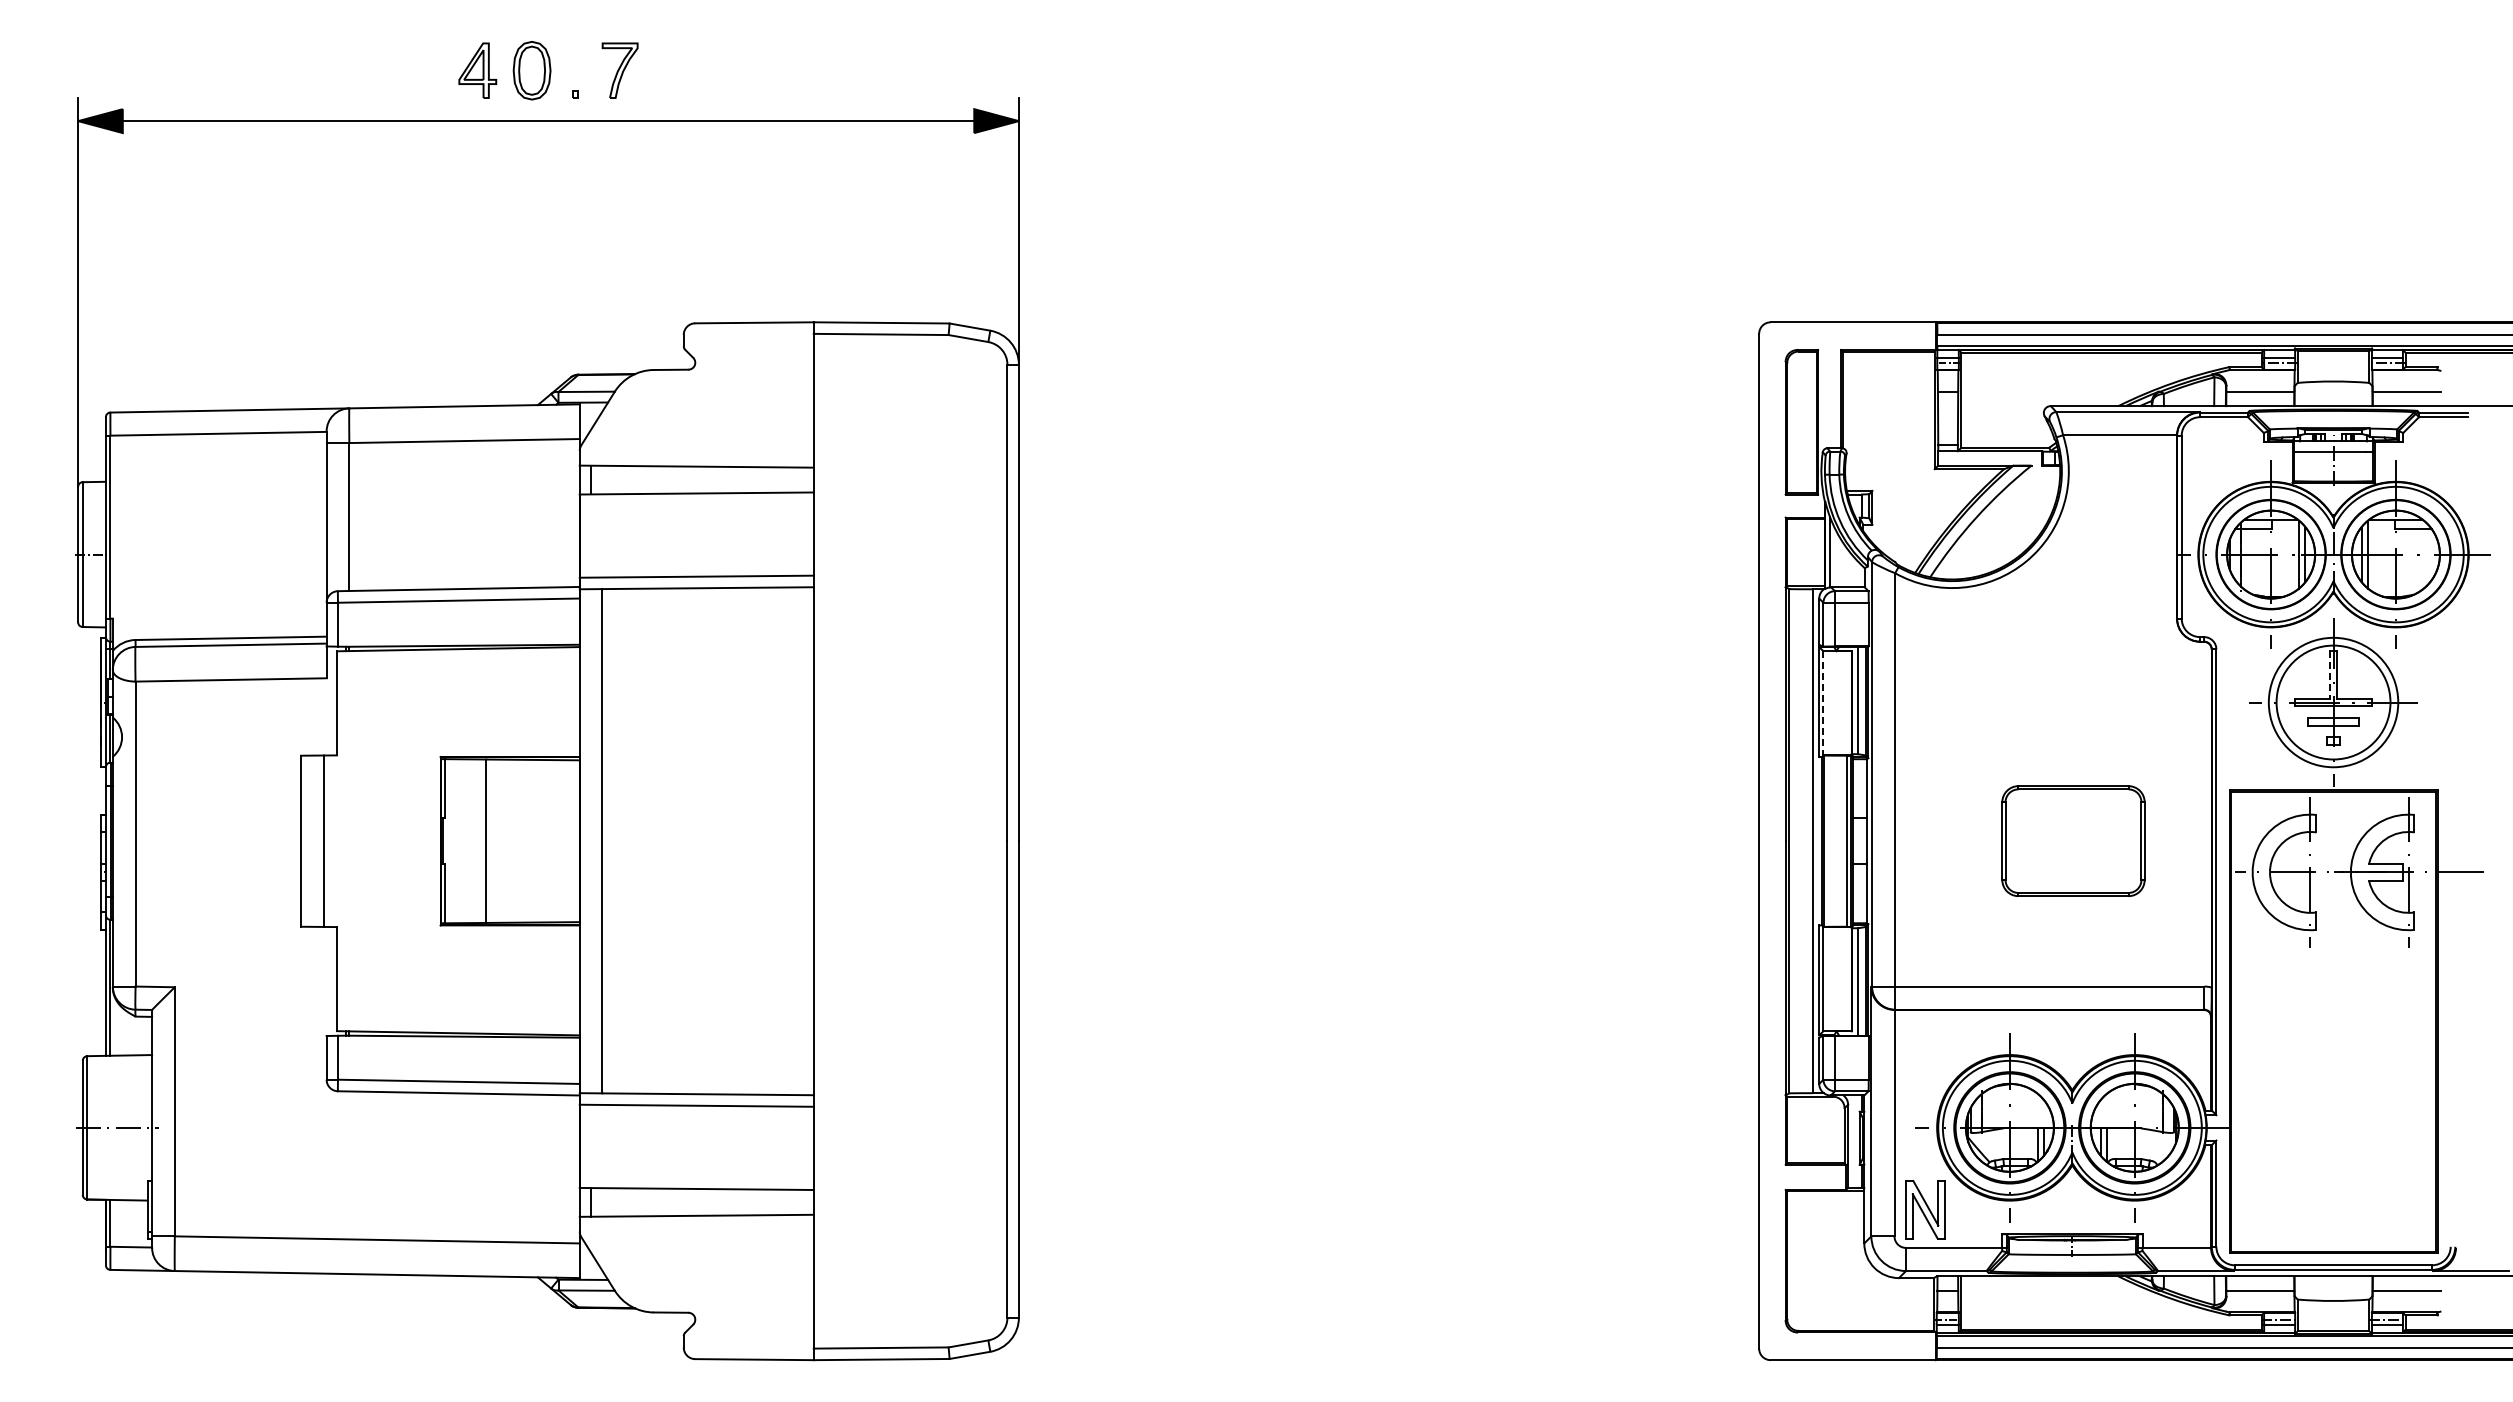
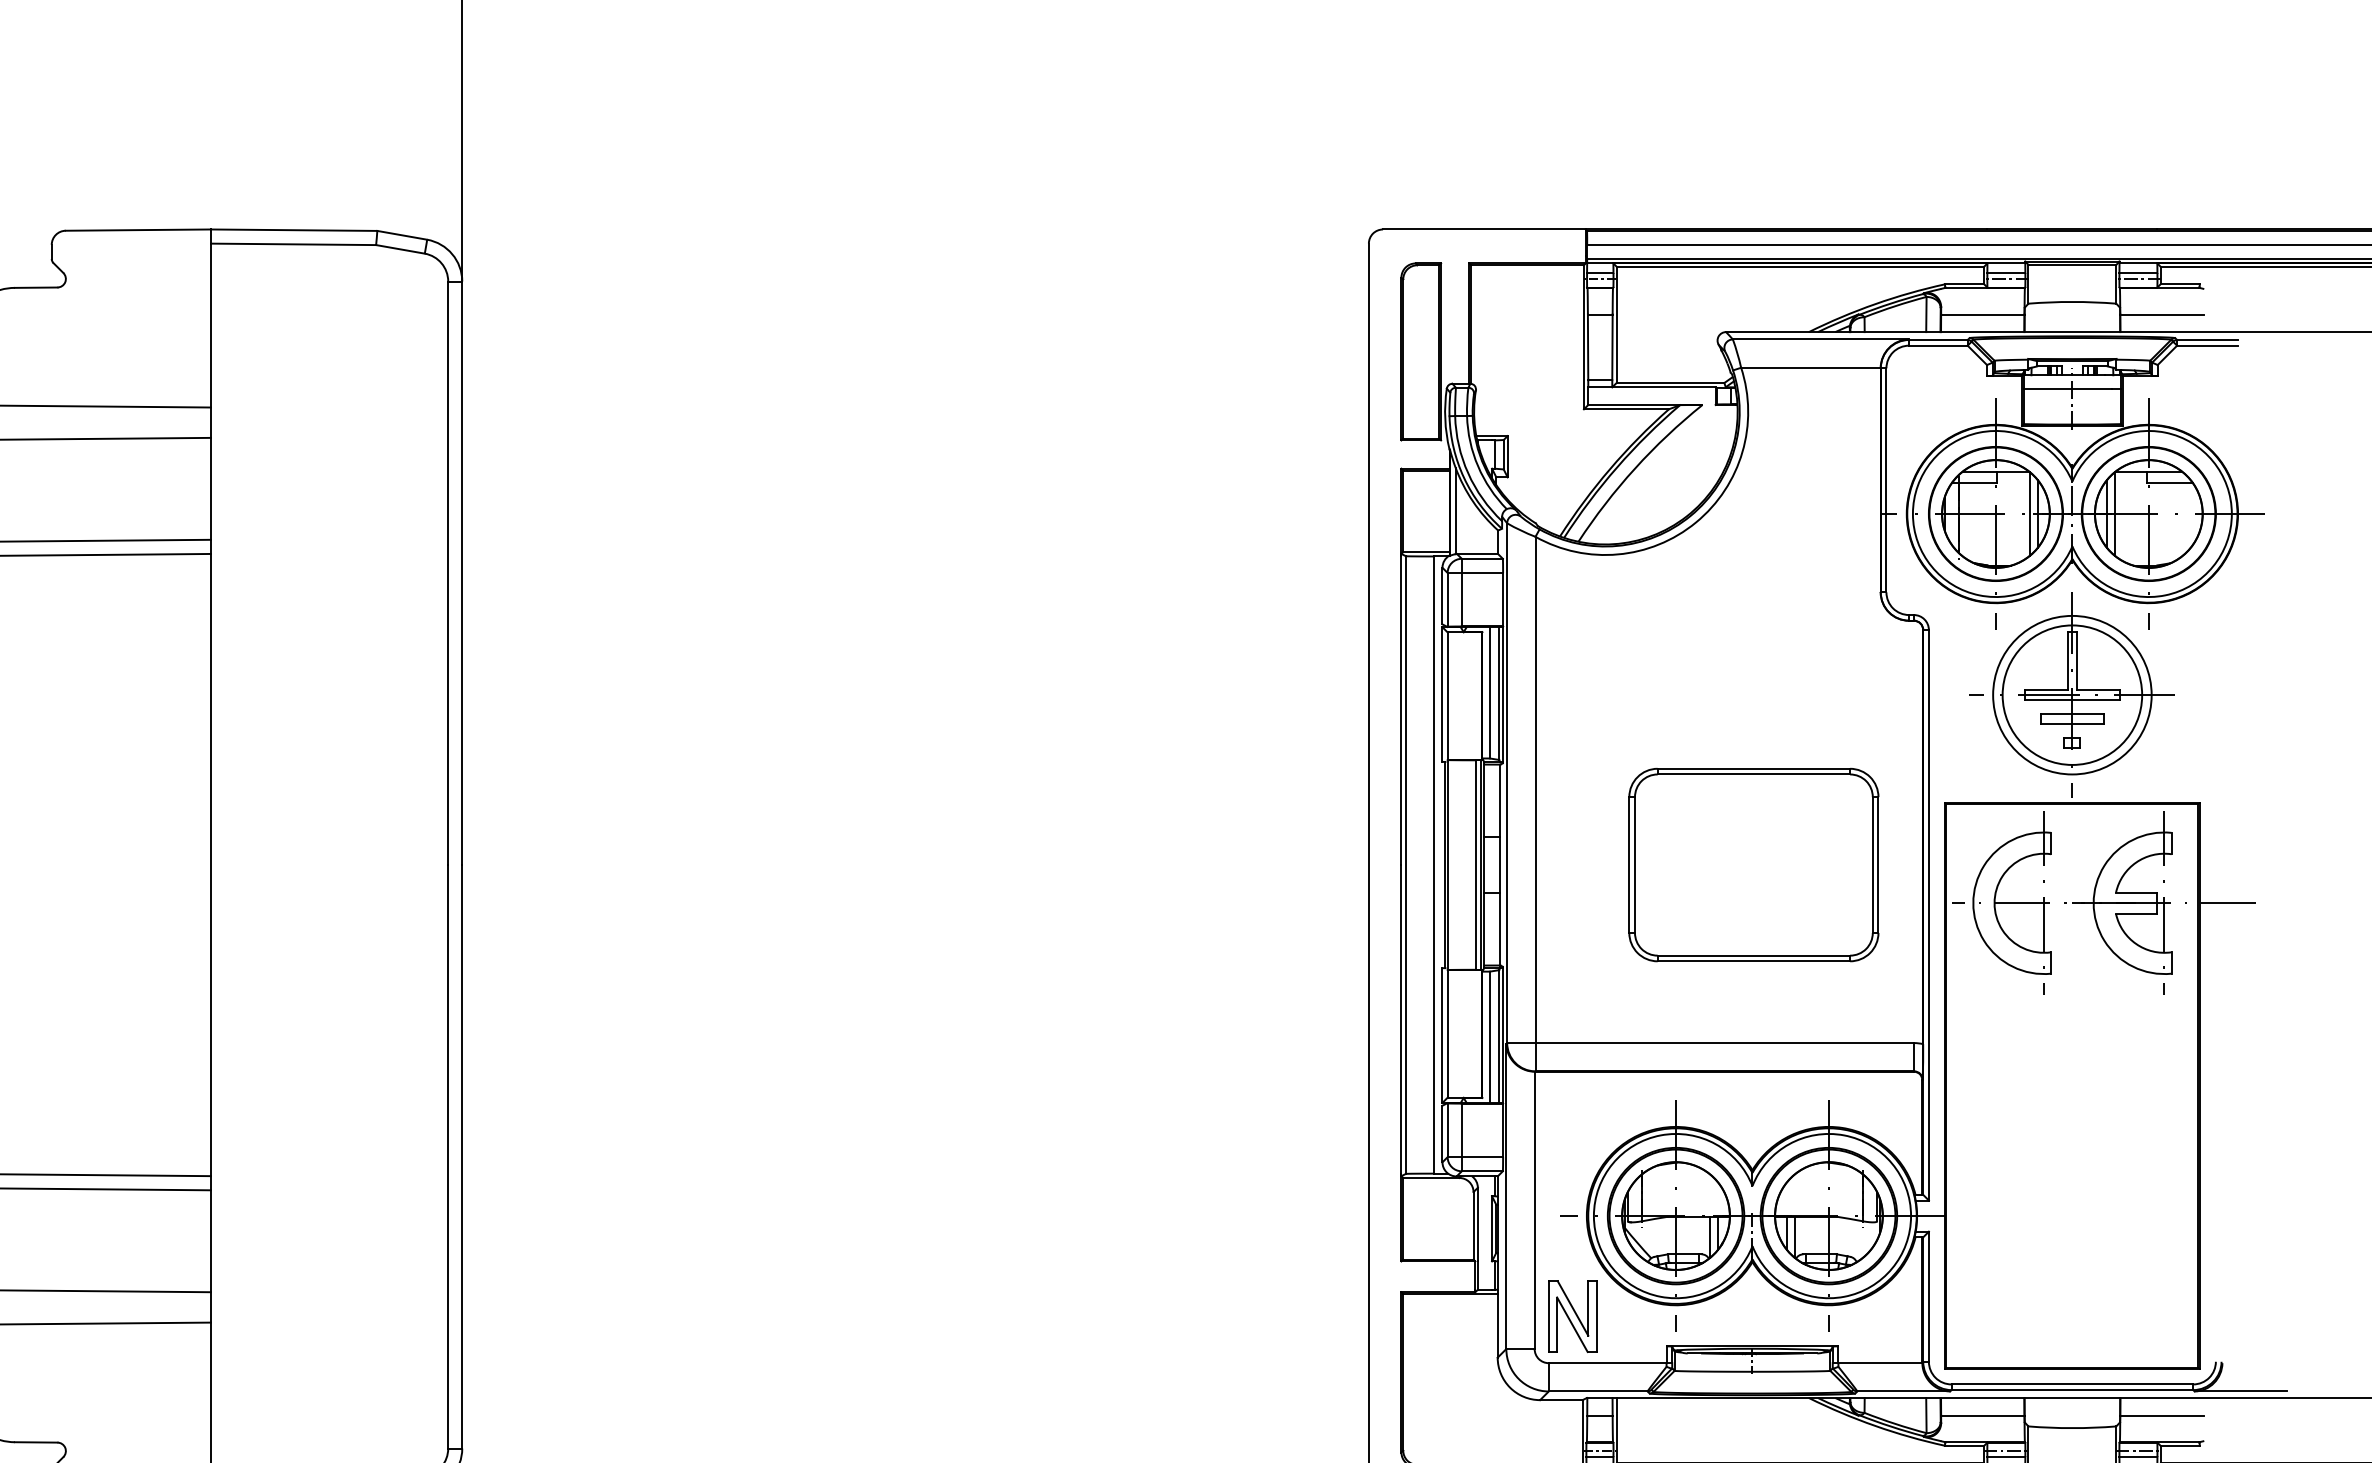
line: (2329, 674) -> (2067, 660), dashed -> solid
line: (1823, 703) -> (1447, 696), dashed -> solid
part: (2073, 840) -> (1753, 864), size x1.43

